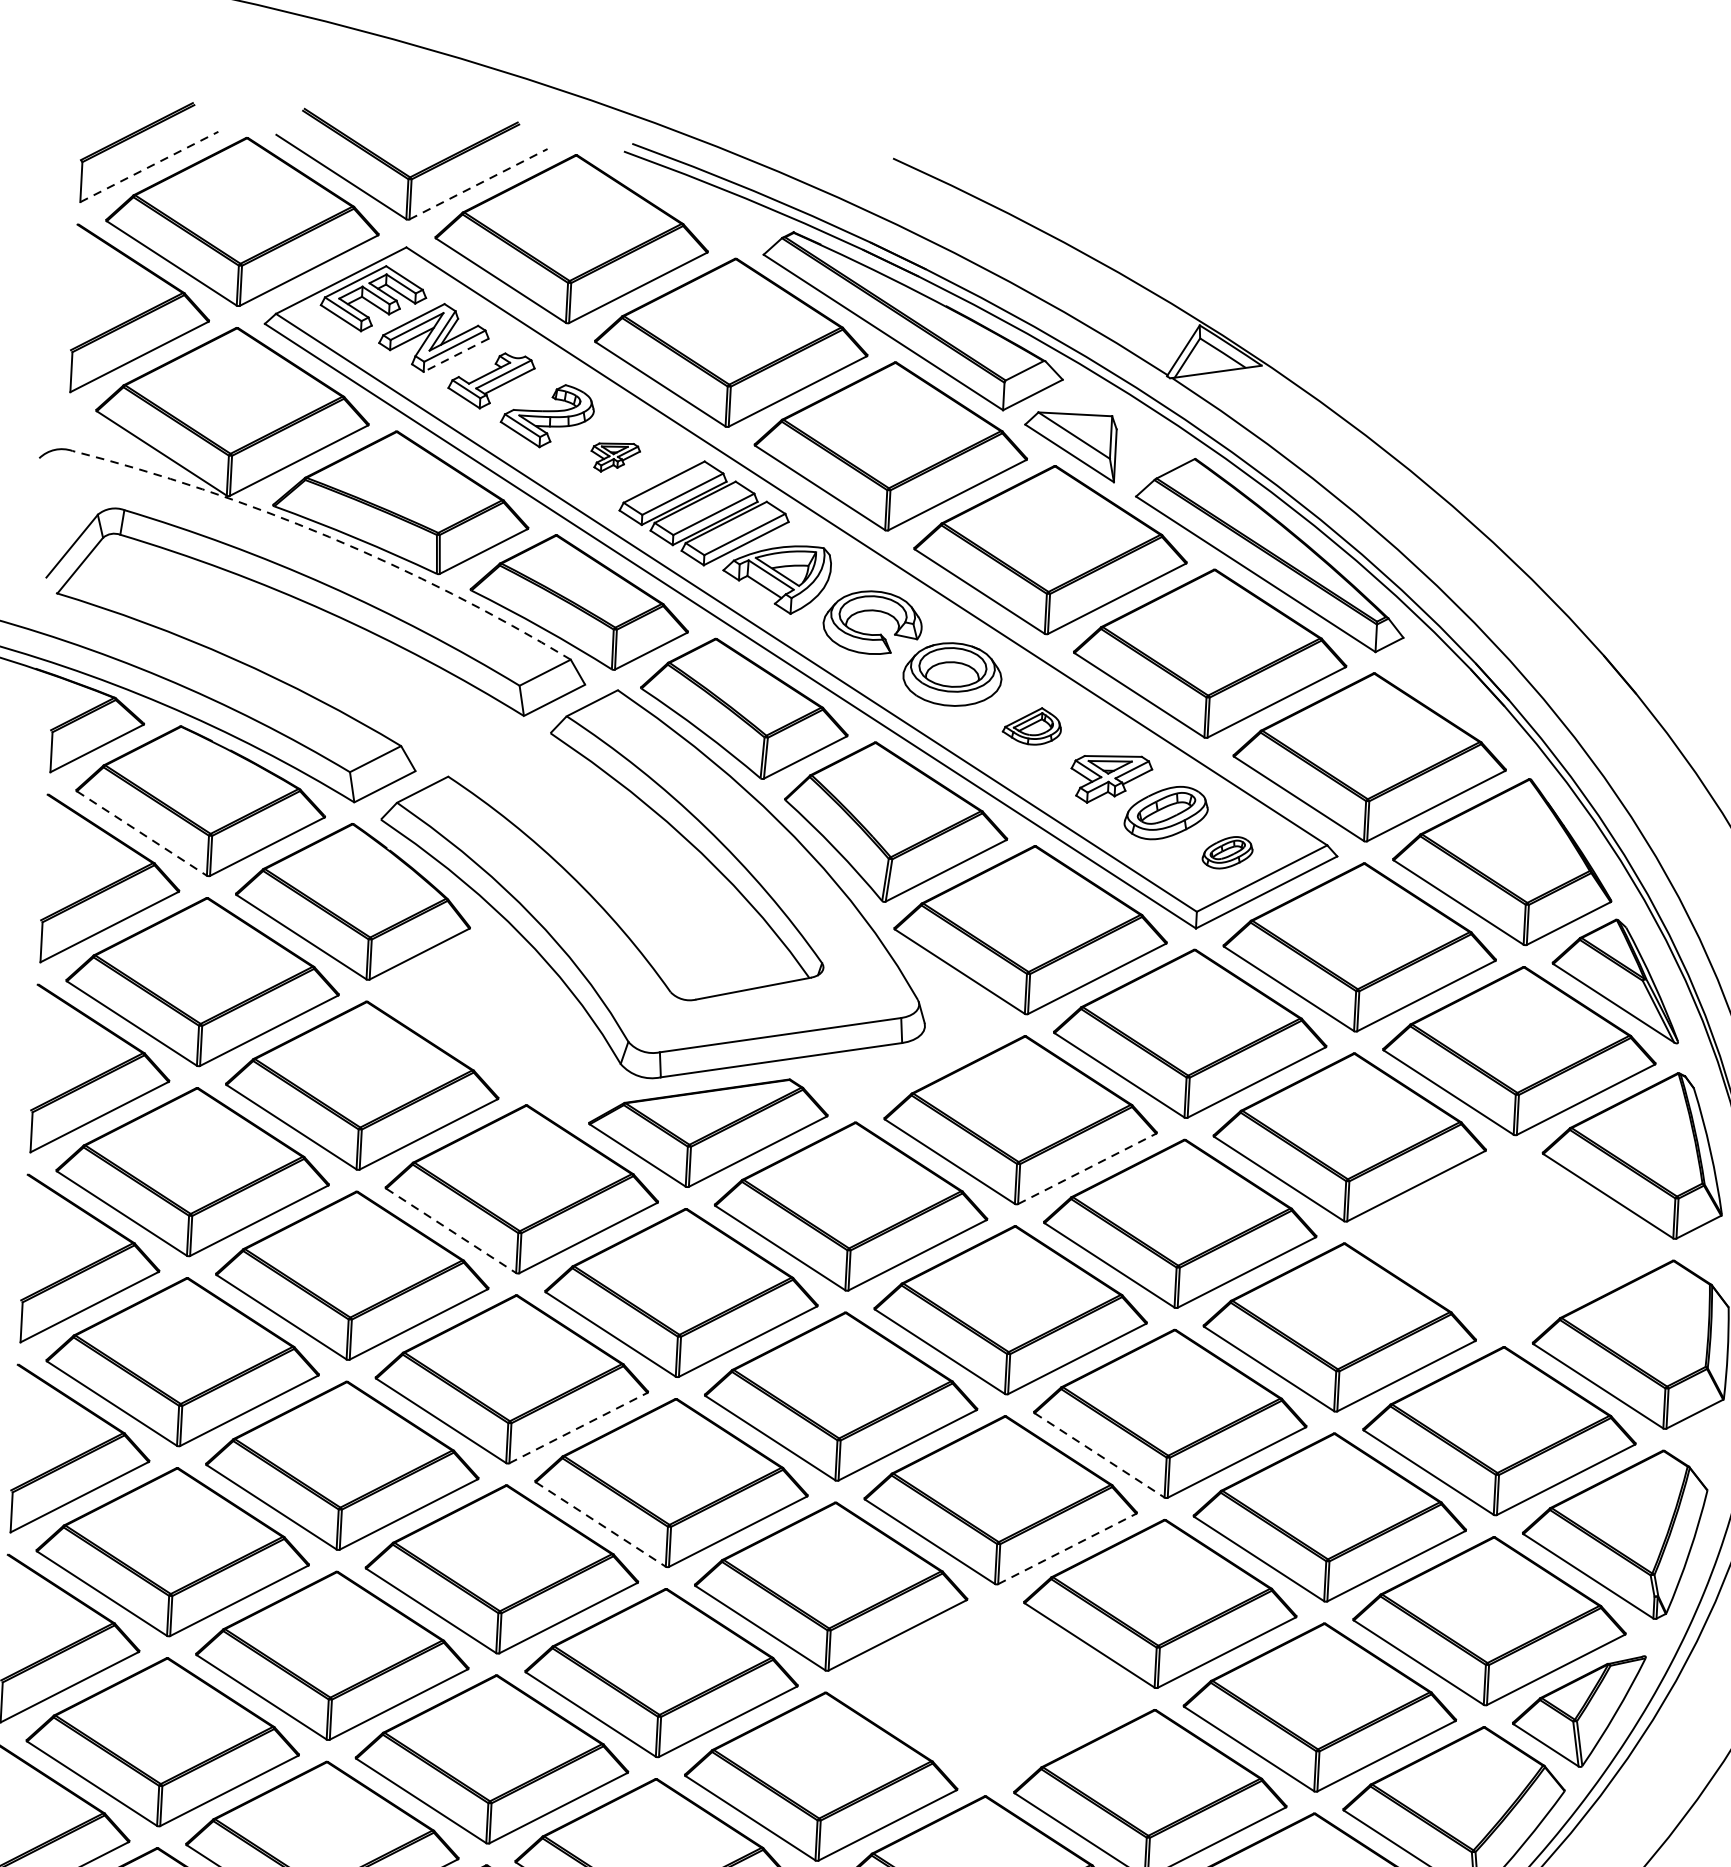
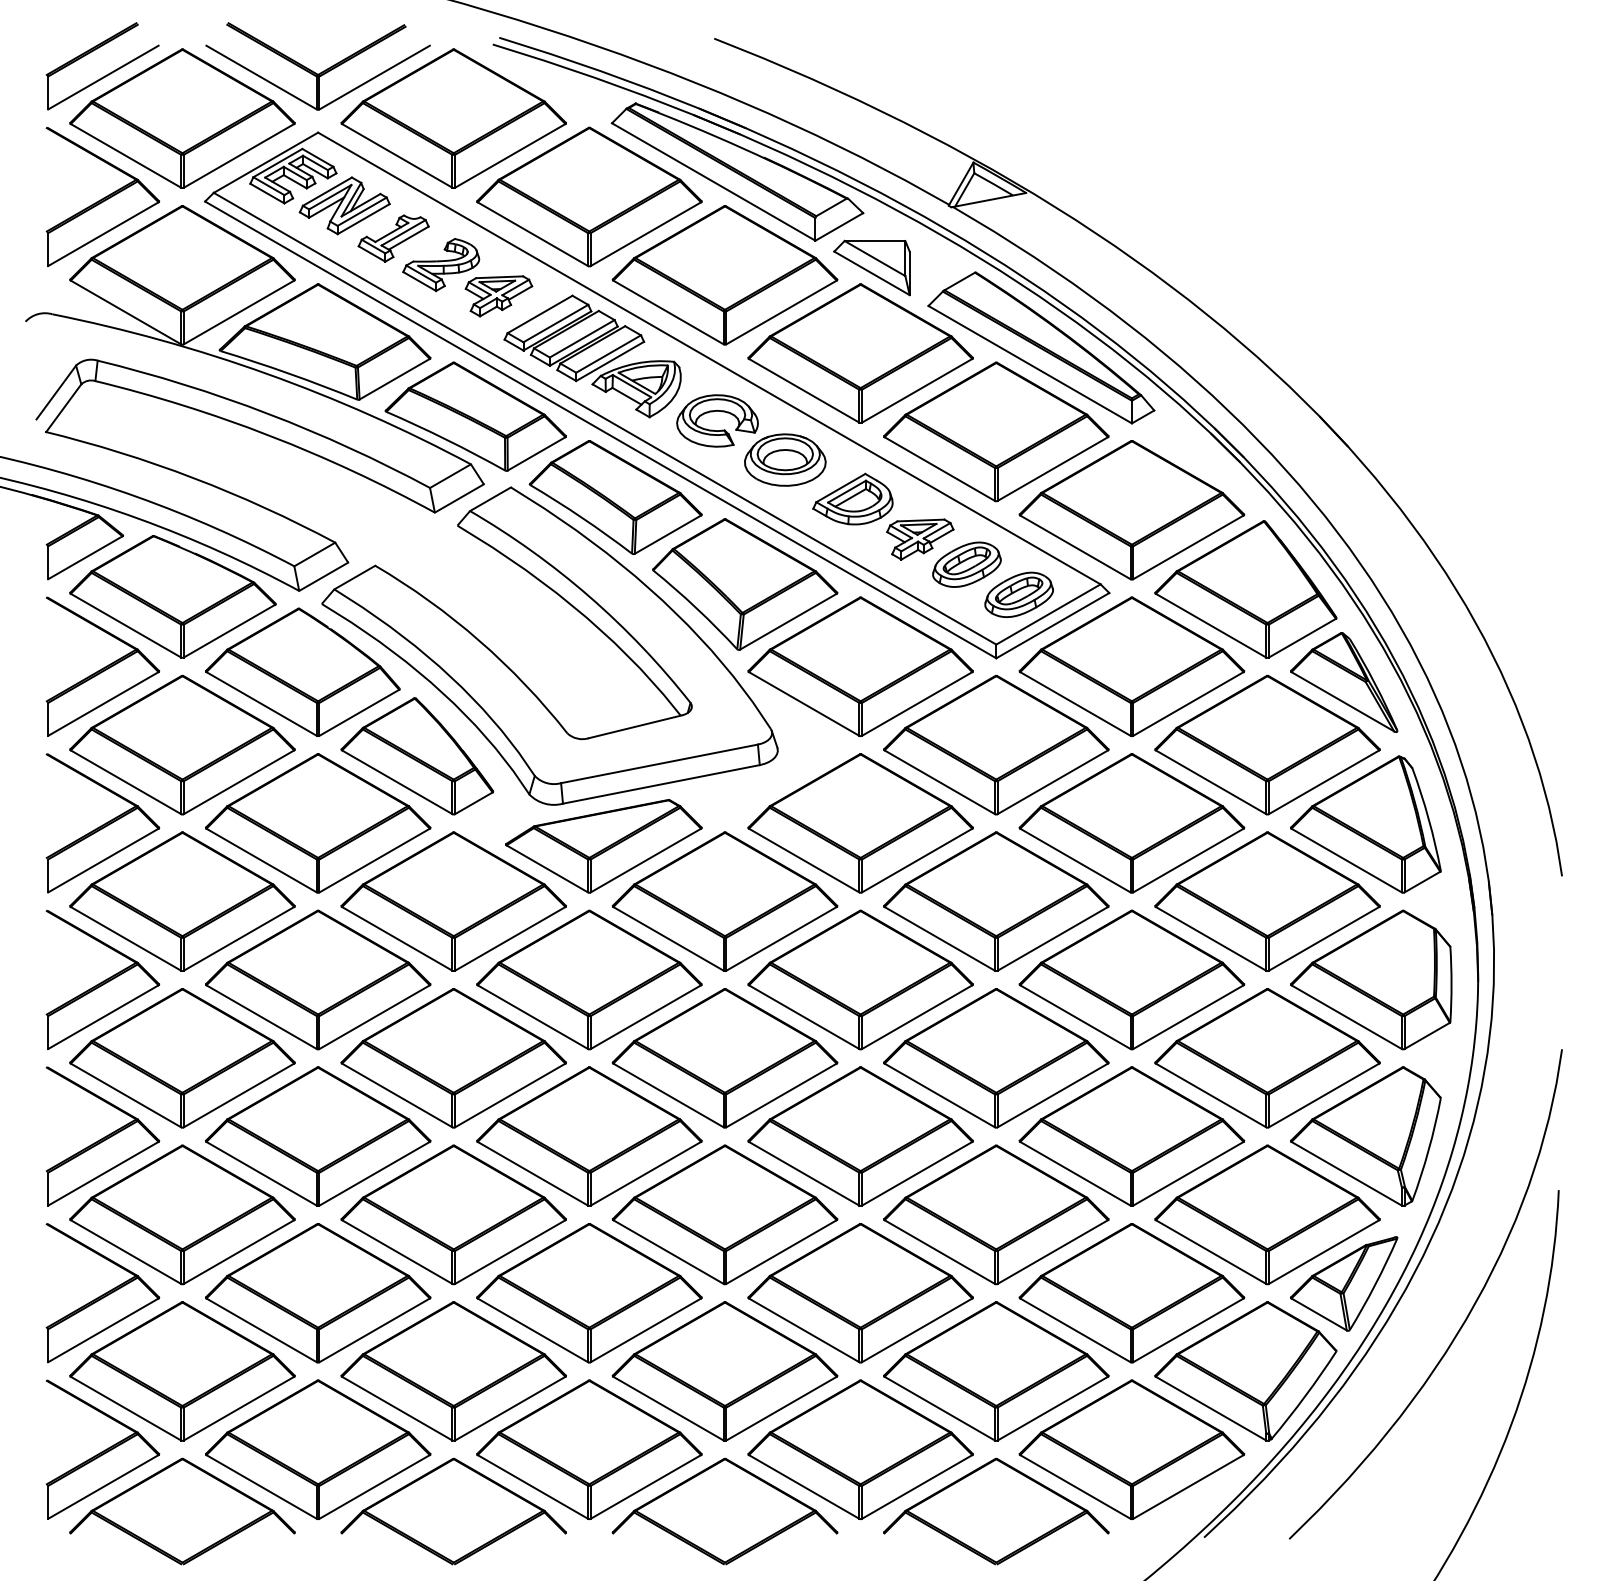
line: (149, 166) -> (103, 77), dashed -> solid
line: (478, 184) -> (374, 77), dashed -> solid
line: (455, 355) -> (363, 219), dashed -> solid
part: (614, 457) -> (498, 296), size x1.67
arc: (329, 536) -> (267, 373), dashed -> solid
part: (1031, 725) -> (852, 498), size x1.67
line: (142, 833) -> (126, 625), dashed -> solid
part: (1226, 852) -> (1018, 594), size x1.67
part: (487, 1010) -> (417, 756), added
line: (1087, 1168) -> (917, 860), dashed -> solid
line: (451, 1230) -> (397, 938), dashed -> solid
part: (1509, 1240) -> (1267, 901), added
line: (578, 1428) -> (510, 1095), dashed -> solid
line: (1099, 1455) -> (939, 1095), dashed -> solid
line: (600, 1524) -> (532, 1173), dashed -> solid
line: (1067, 1548) -> (917, 1173), dashed -> solid
part: (990, 1690) -> (860, 1293), added

